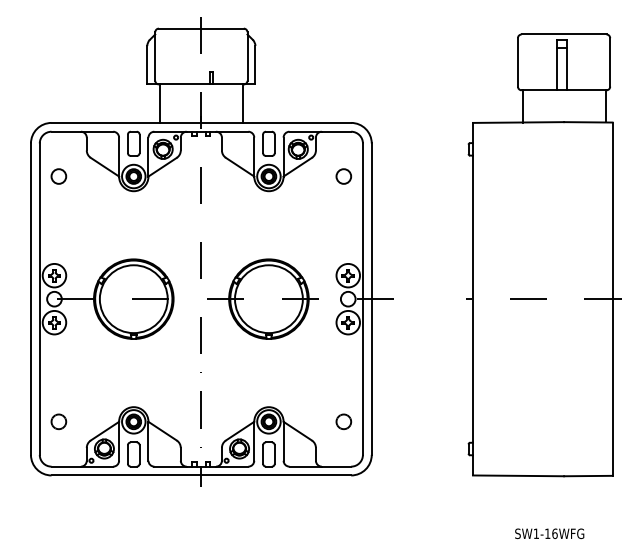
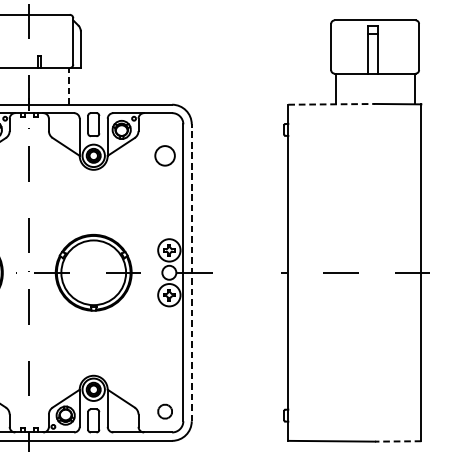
line: (242, 103) -> (68, 86), solid -> dashed
line: (518, 122) -> (331, 104), solid -> dashed
circle: (343, 176) -> (164, 155), size x1.4
line: (371, 299) -> (191, 273), solid -> dashed
part: (343, 421) -> (164, 411), moved
line: (587, 476) -> (397, 441), solid -> dashed

